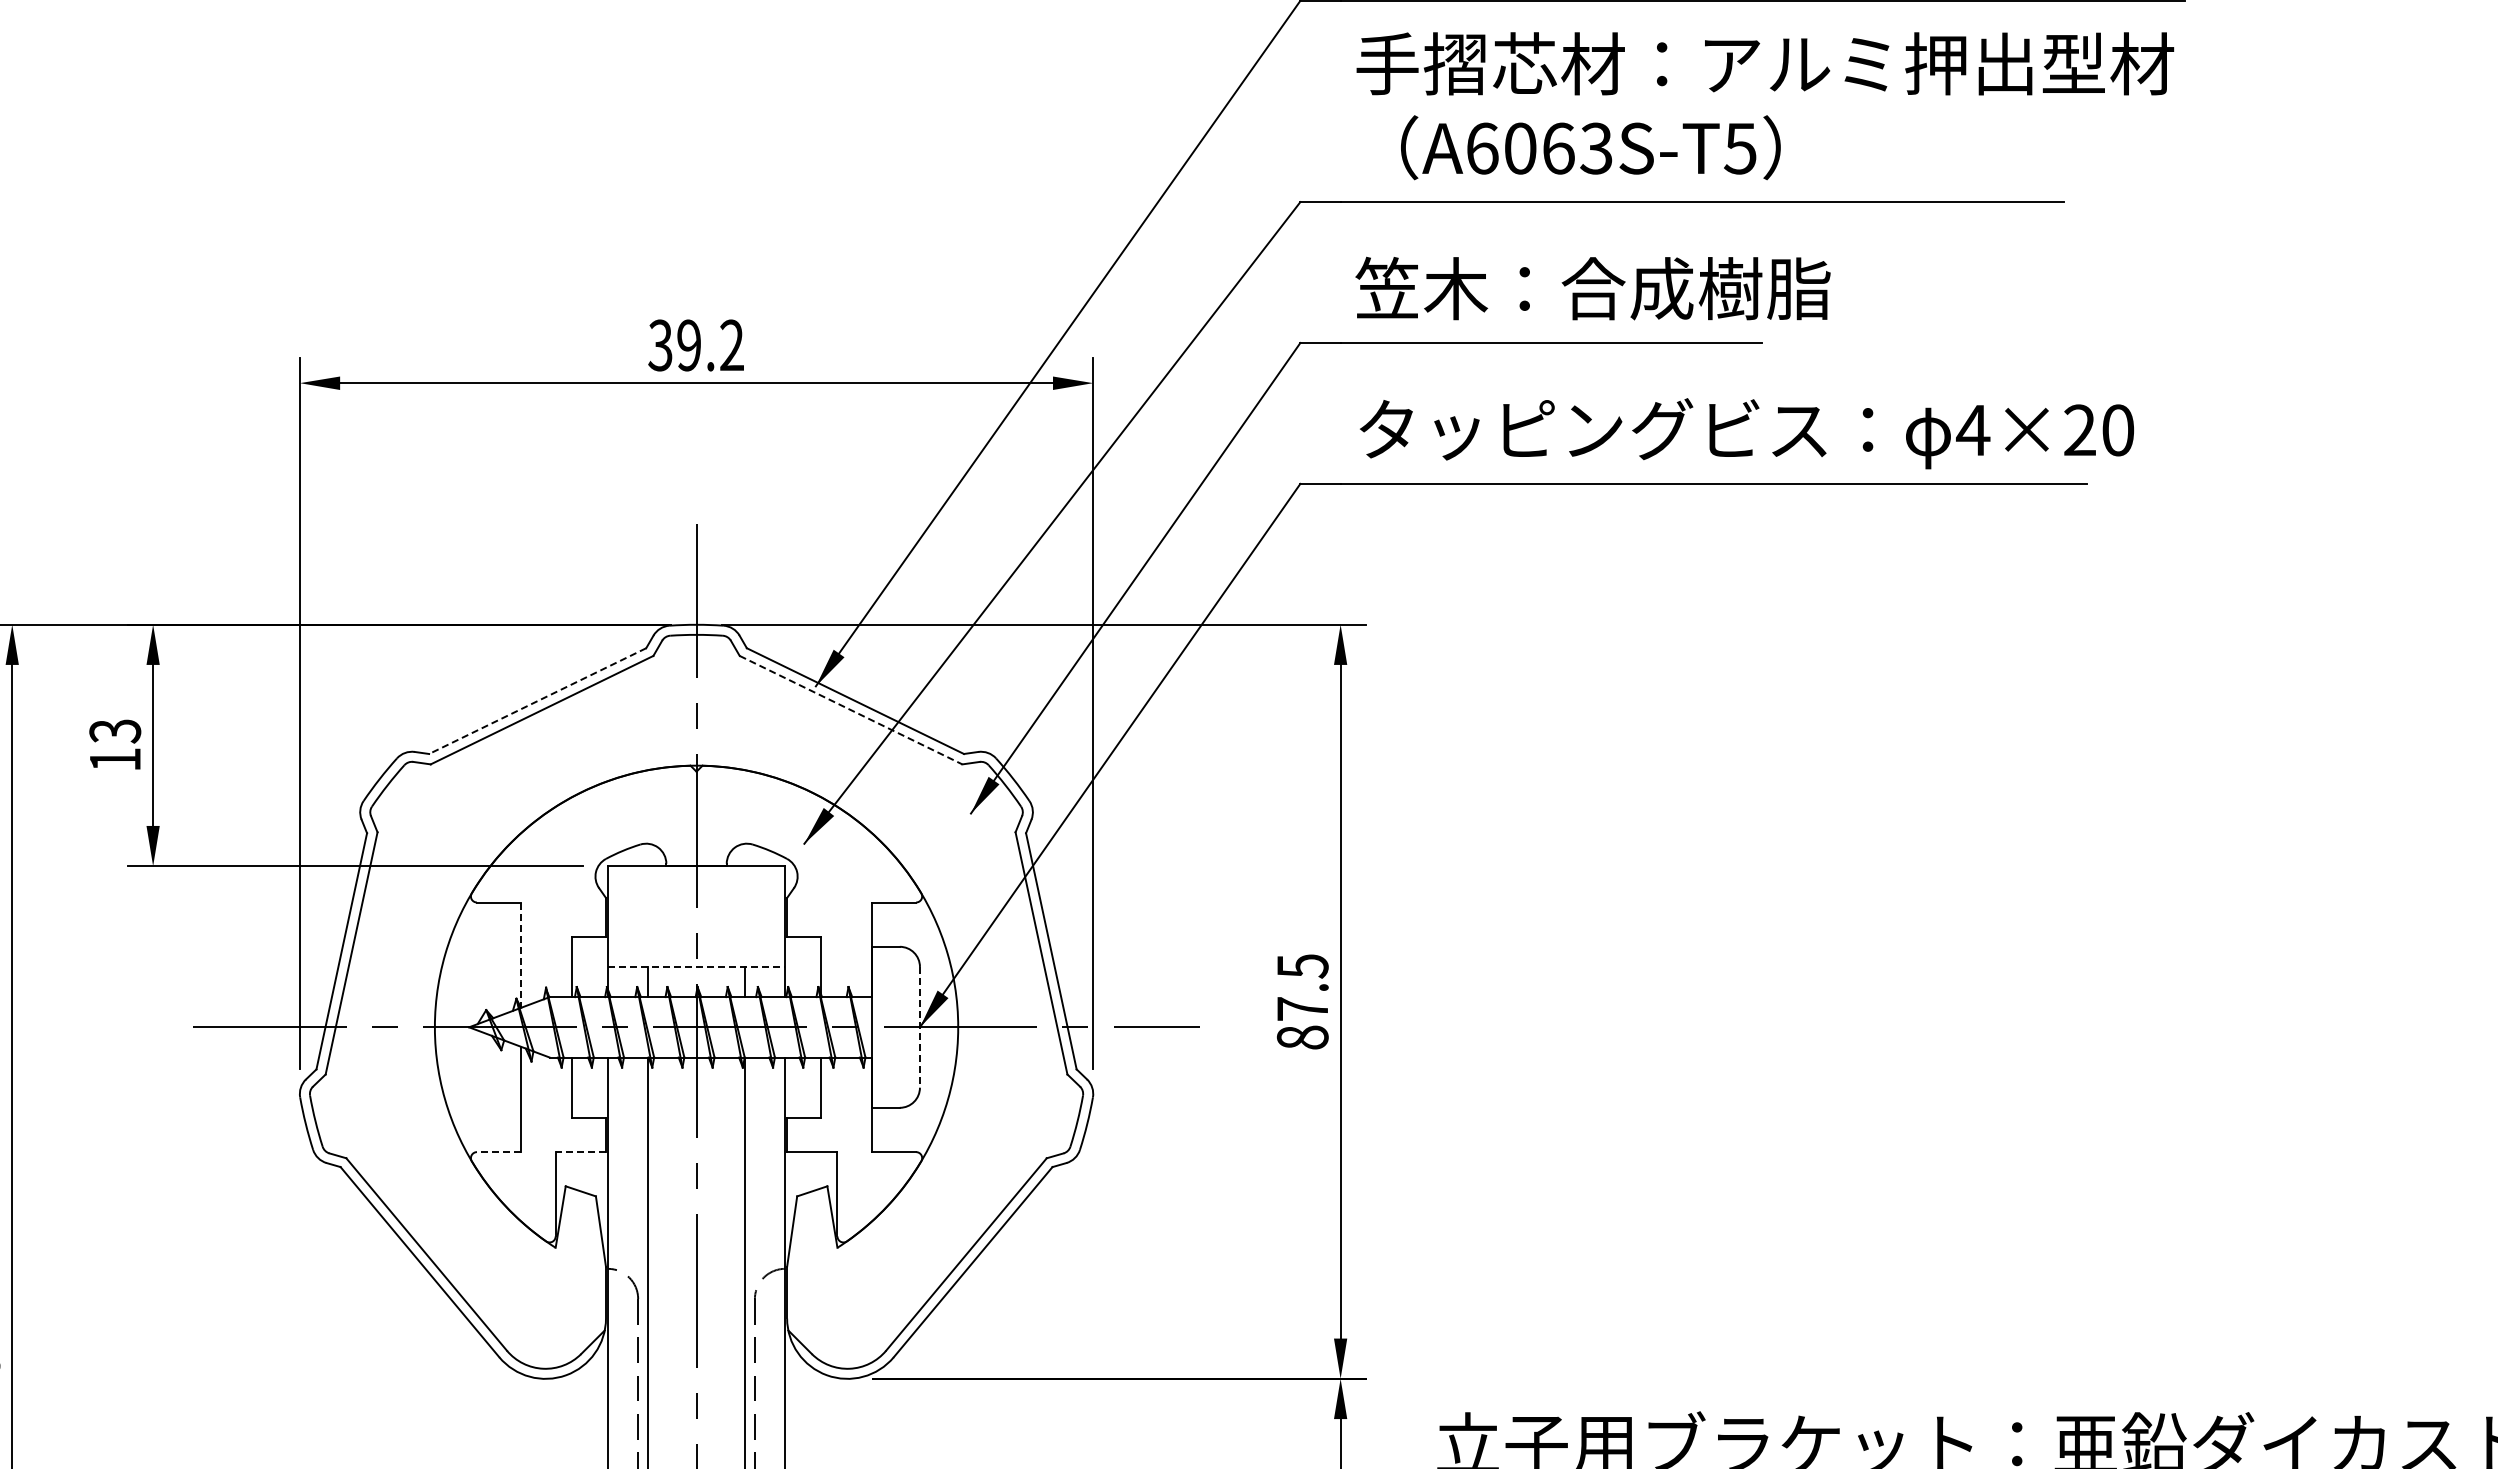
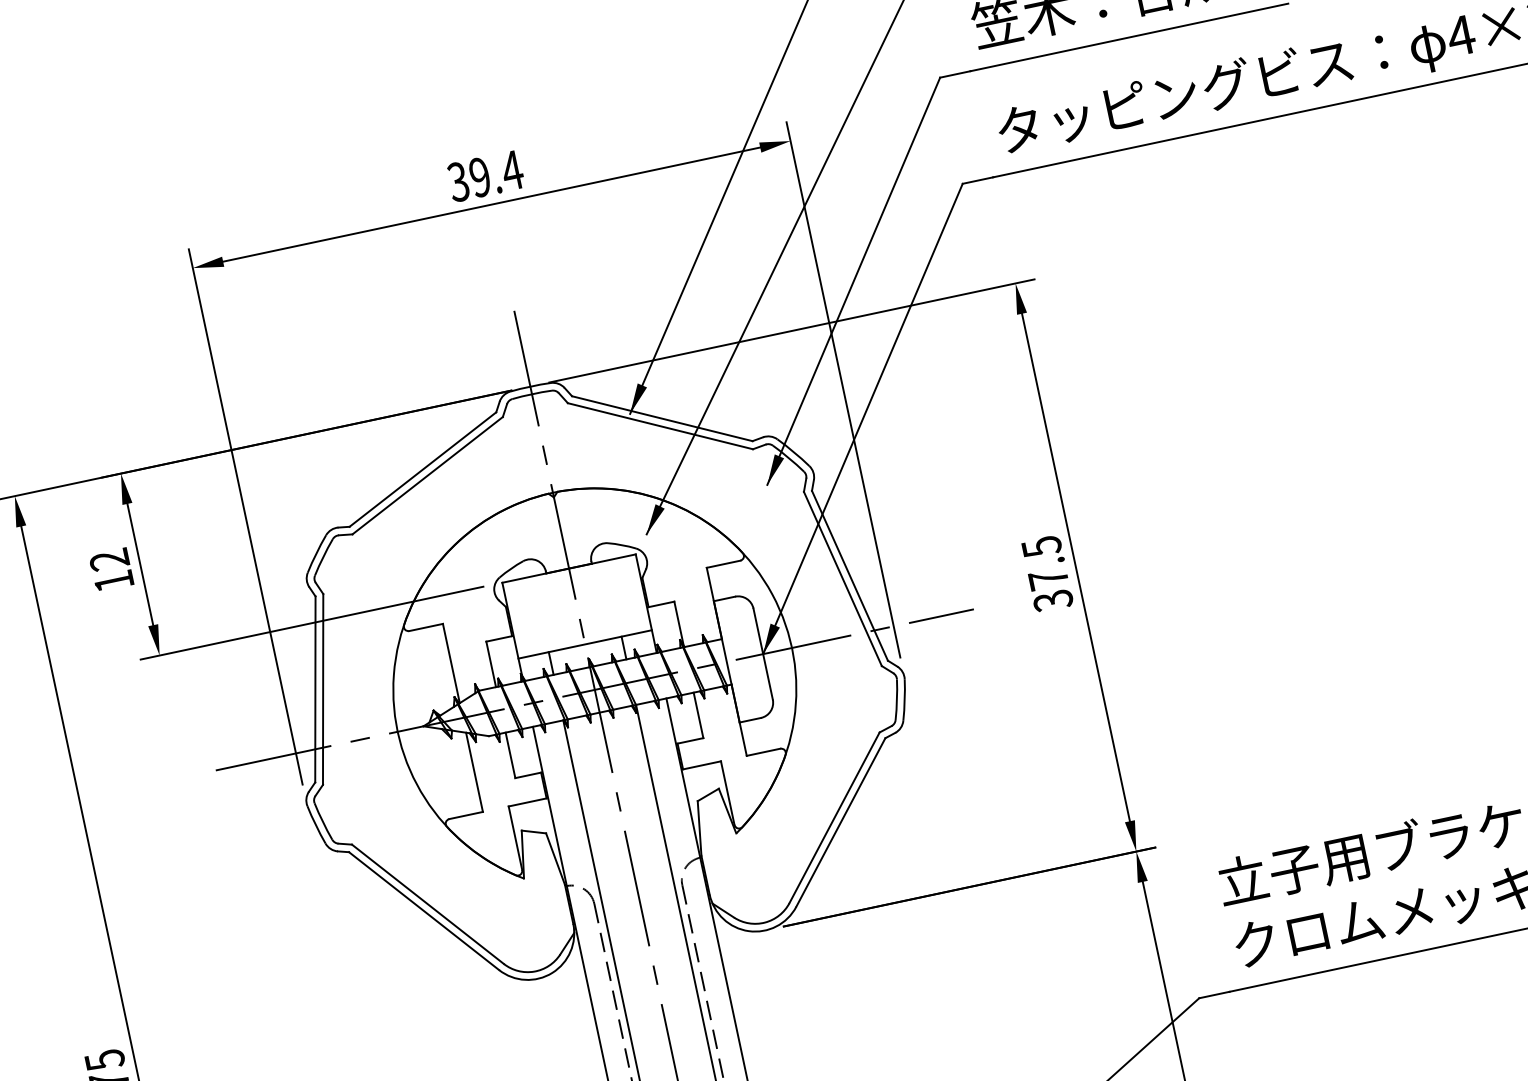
text: (731, 344) -> (511, 169), 39.2 -> 39.4
line: (537, 701) -> (422, 469), dashed -> solid
line: (851, 710) -> (660, 426), dashed -> solid
text: (115, 731) -> (109, 560), 13 -> 12
line: (521, 955) -> (451, 663), dashed -> solid
line: (696, 966) -> (585, 644), dashed -> solid
line: (919, 1027) -> (762, 654), dashed -> solid
text: (1302, 1037) -> (1052, 600), 87.5 -> 37.5
line: (498, 1152) -> (465, 815), dashed -> solid
line: (580, 1152) -> (527, 802), dashed -> solid

